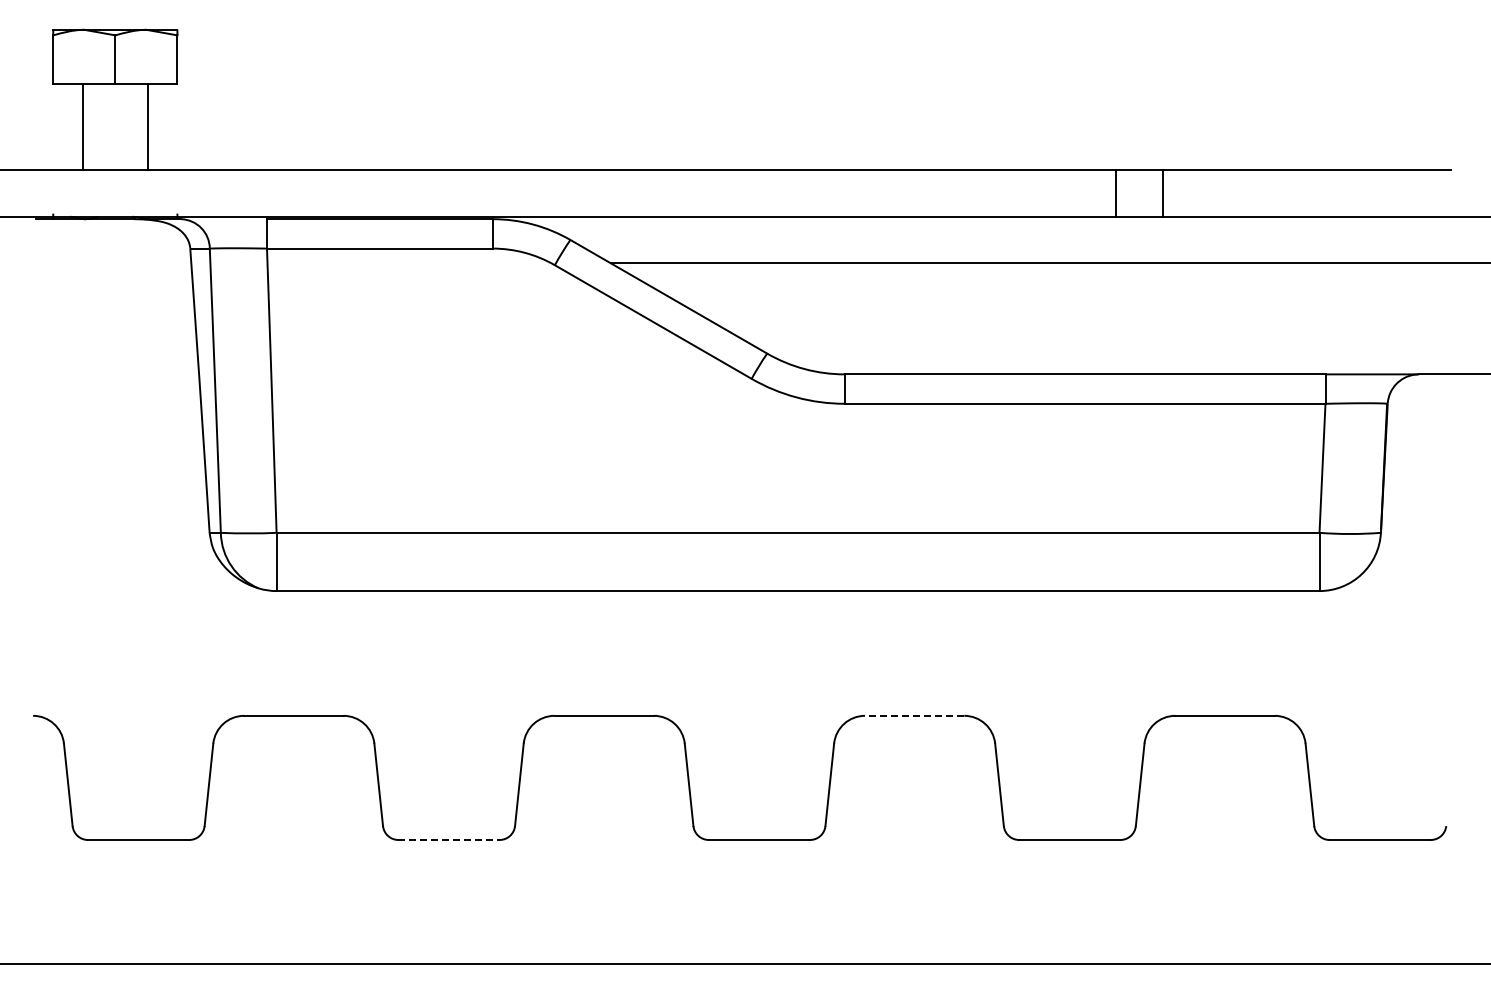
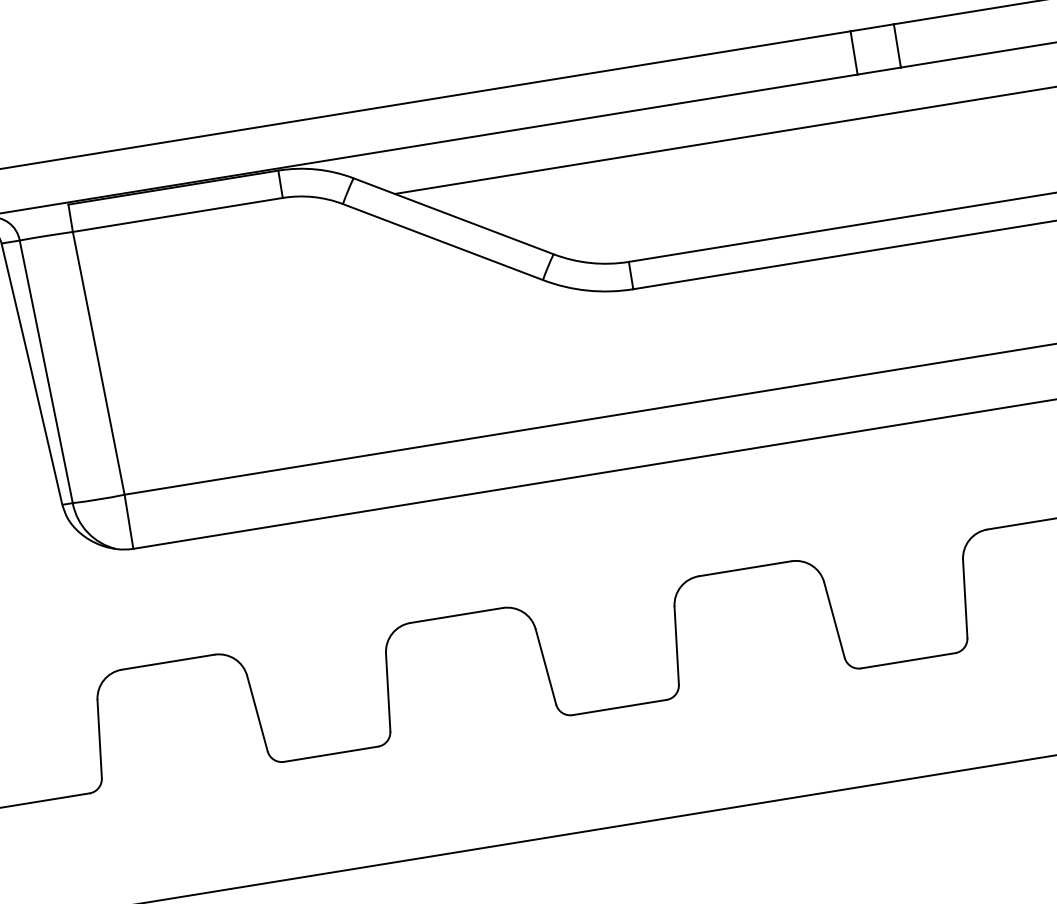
line: (914, 715) -> (745, 568), dashed -> solid
line: (449, 839) -> (331, 753), dashed -> solid

